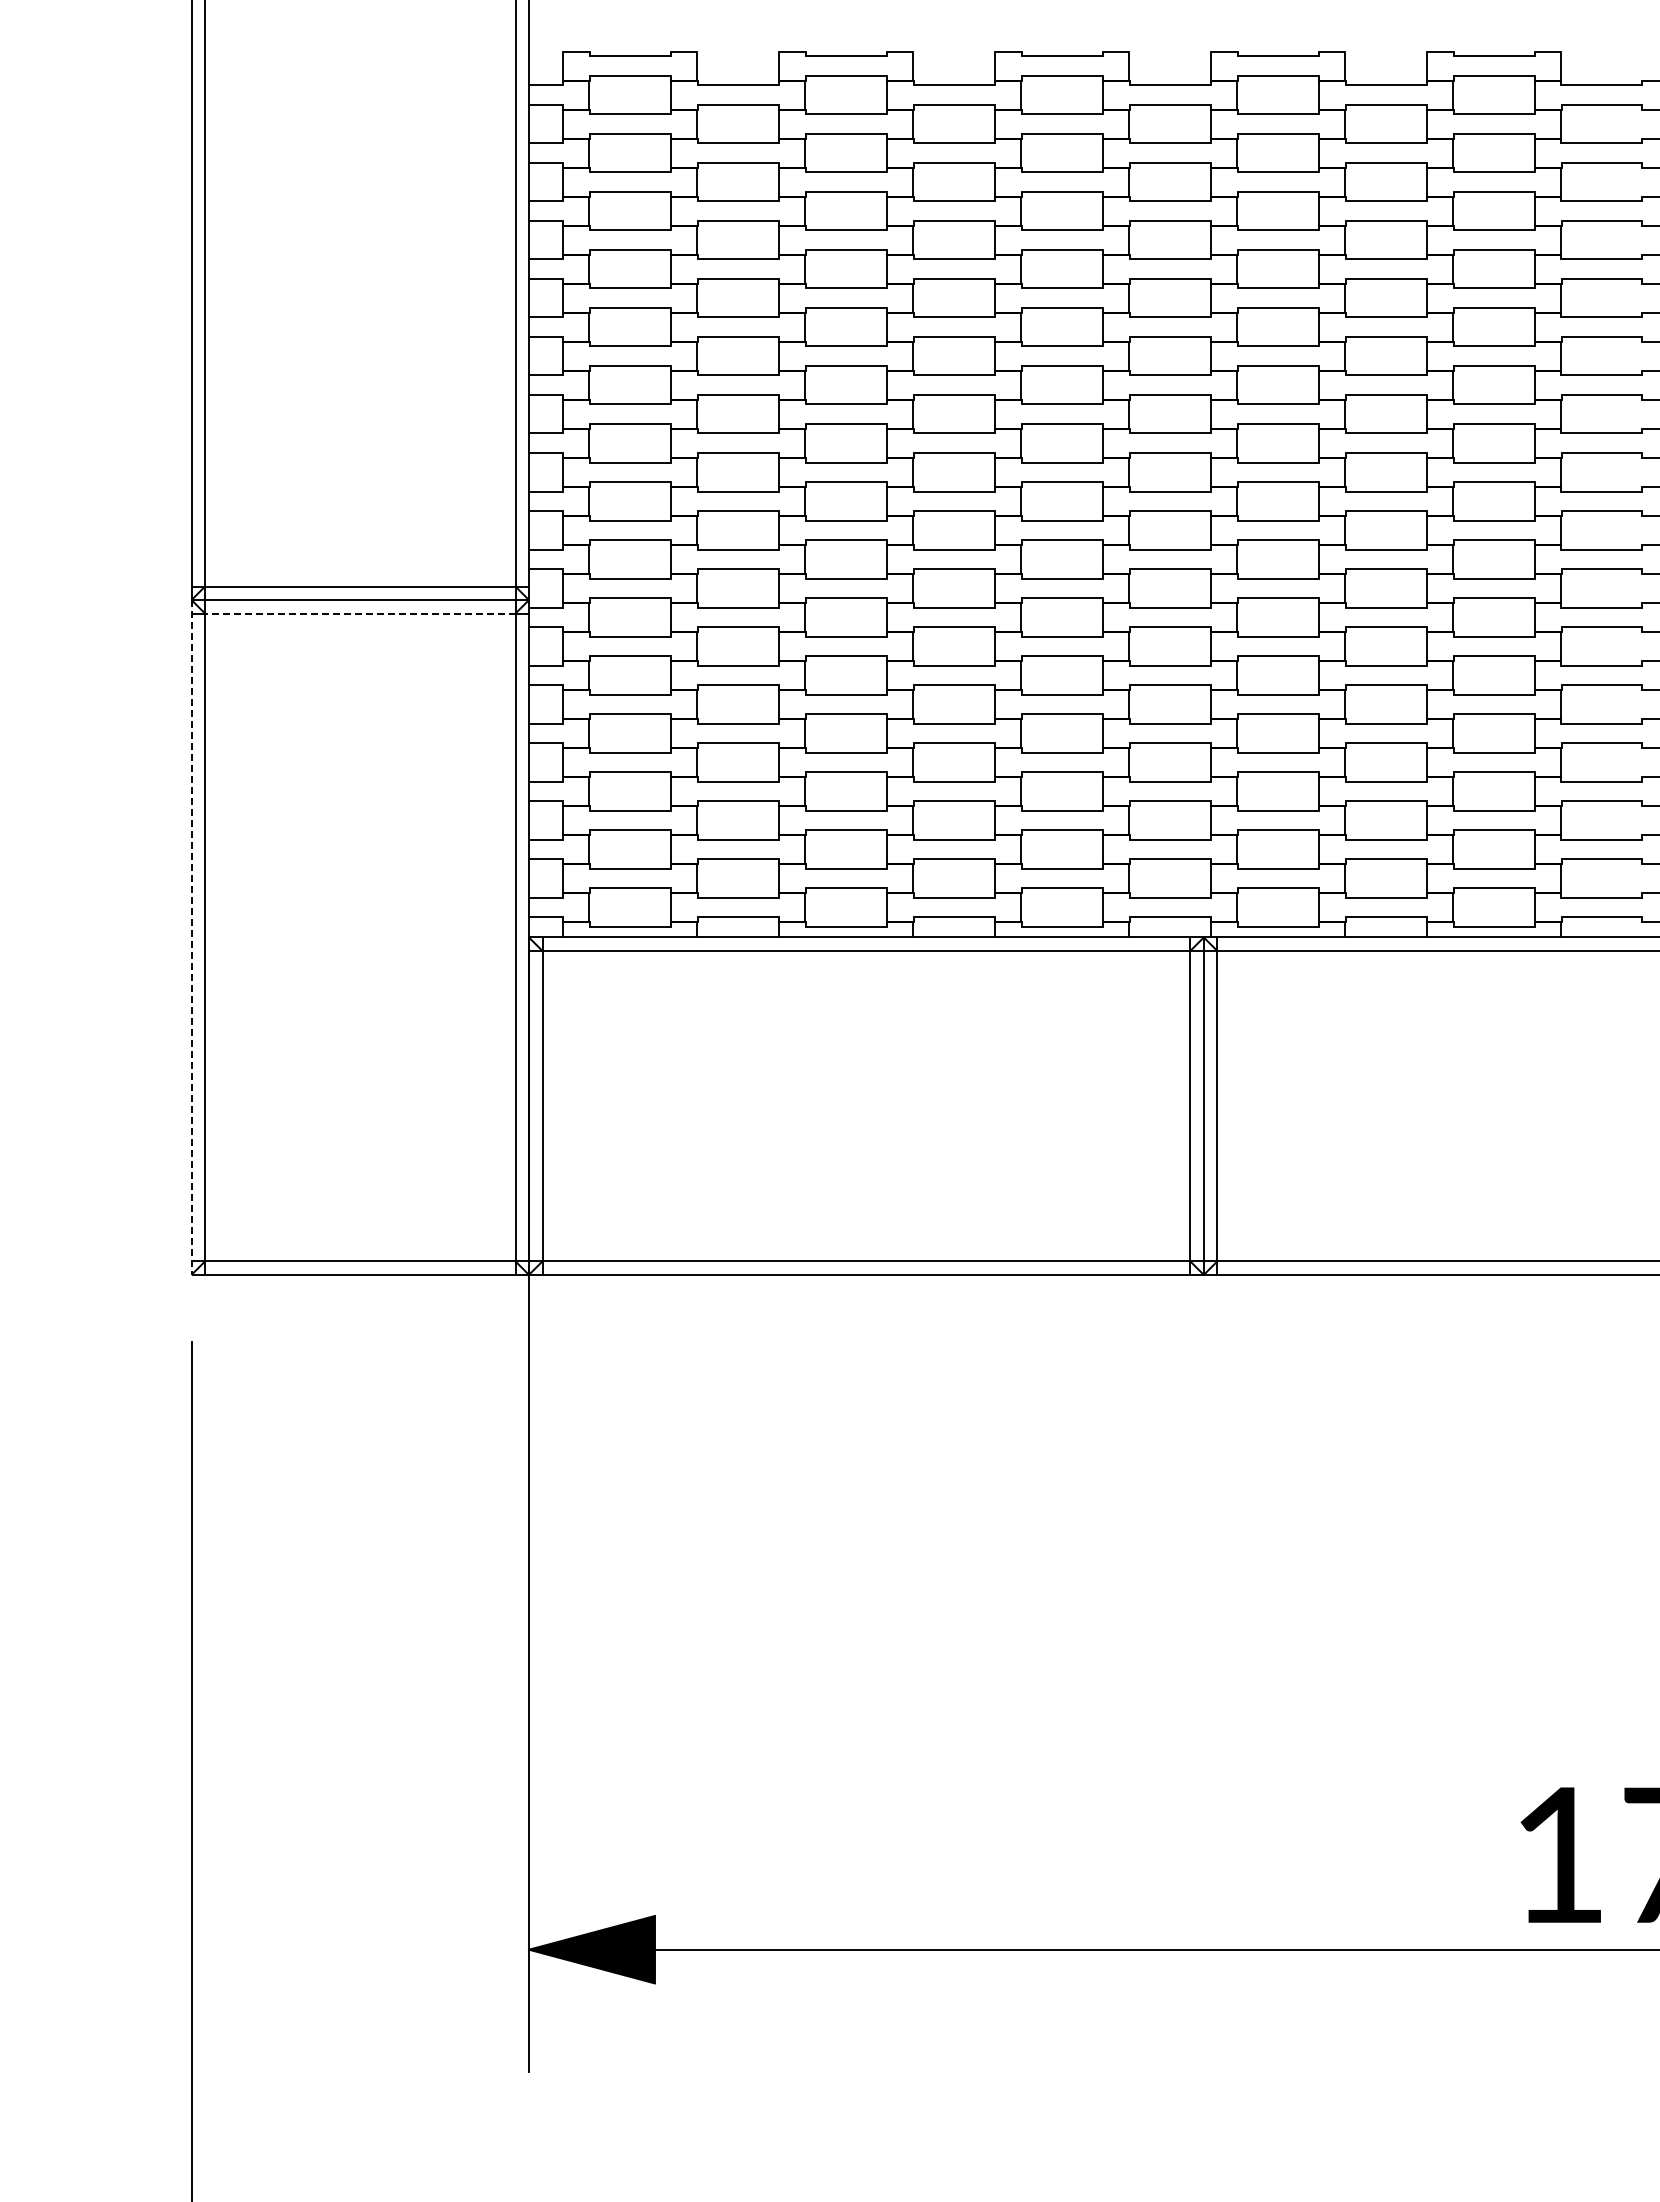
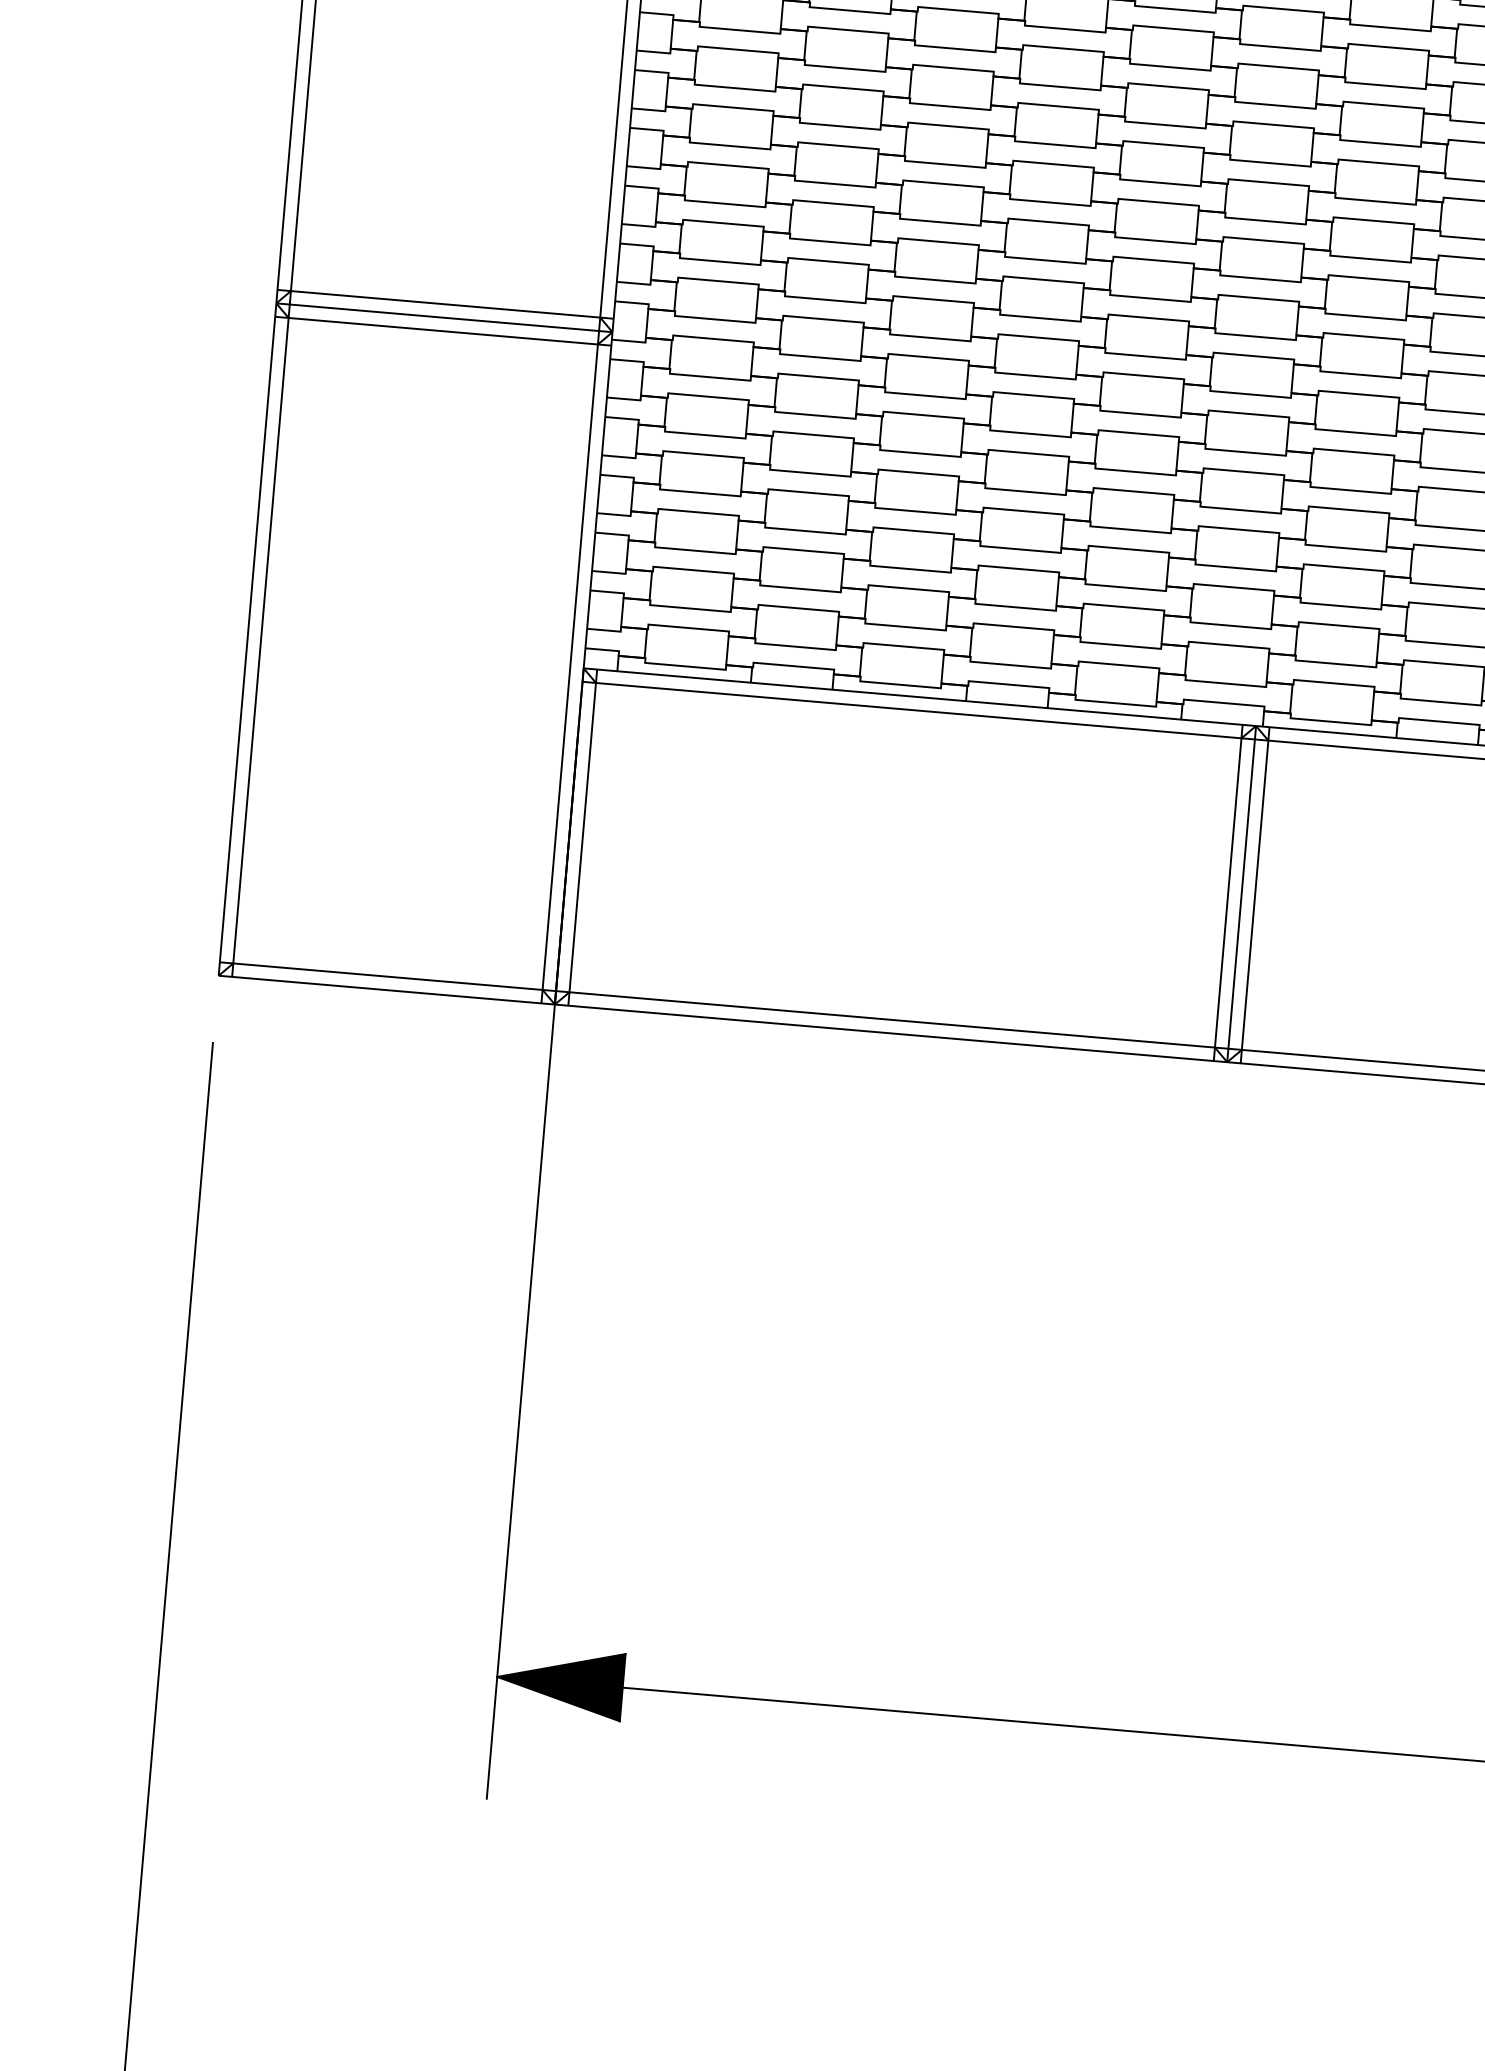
line: (359, 613) -> (442, 331), dashed -> solid
line: (191, 937) -> (247, 639), dashed -> solid

